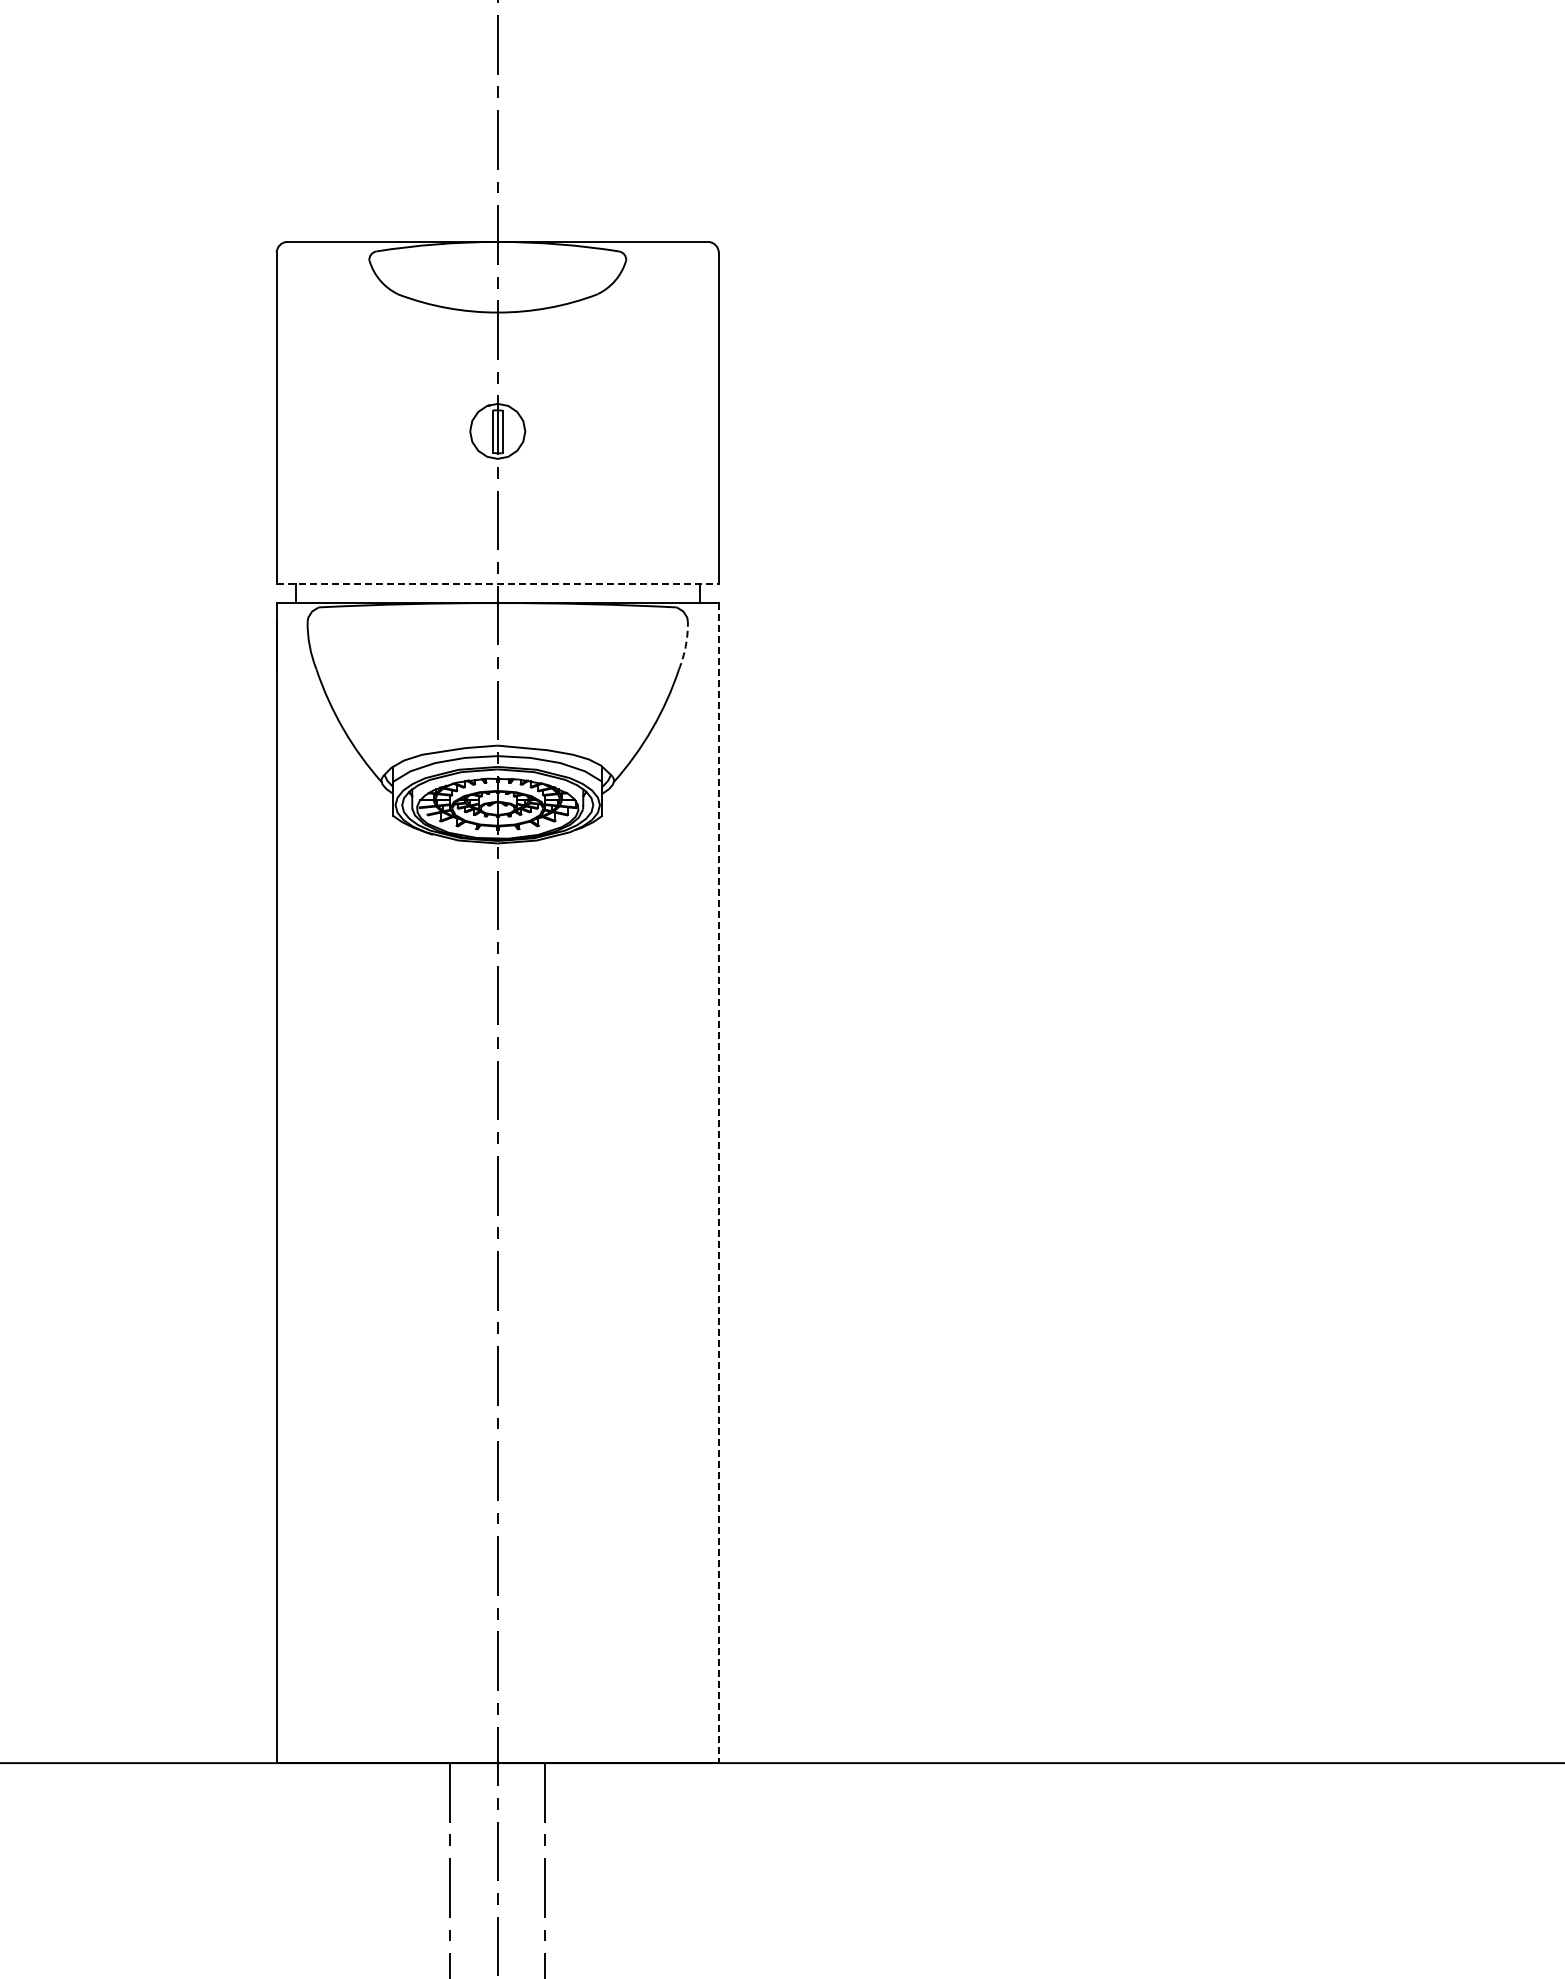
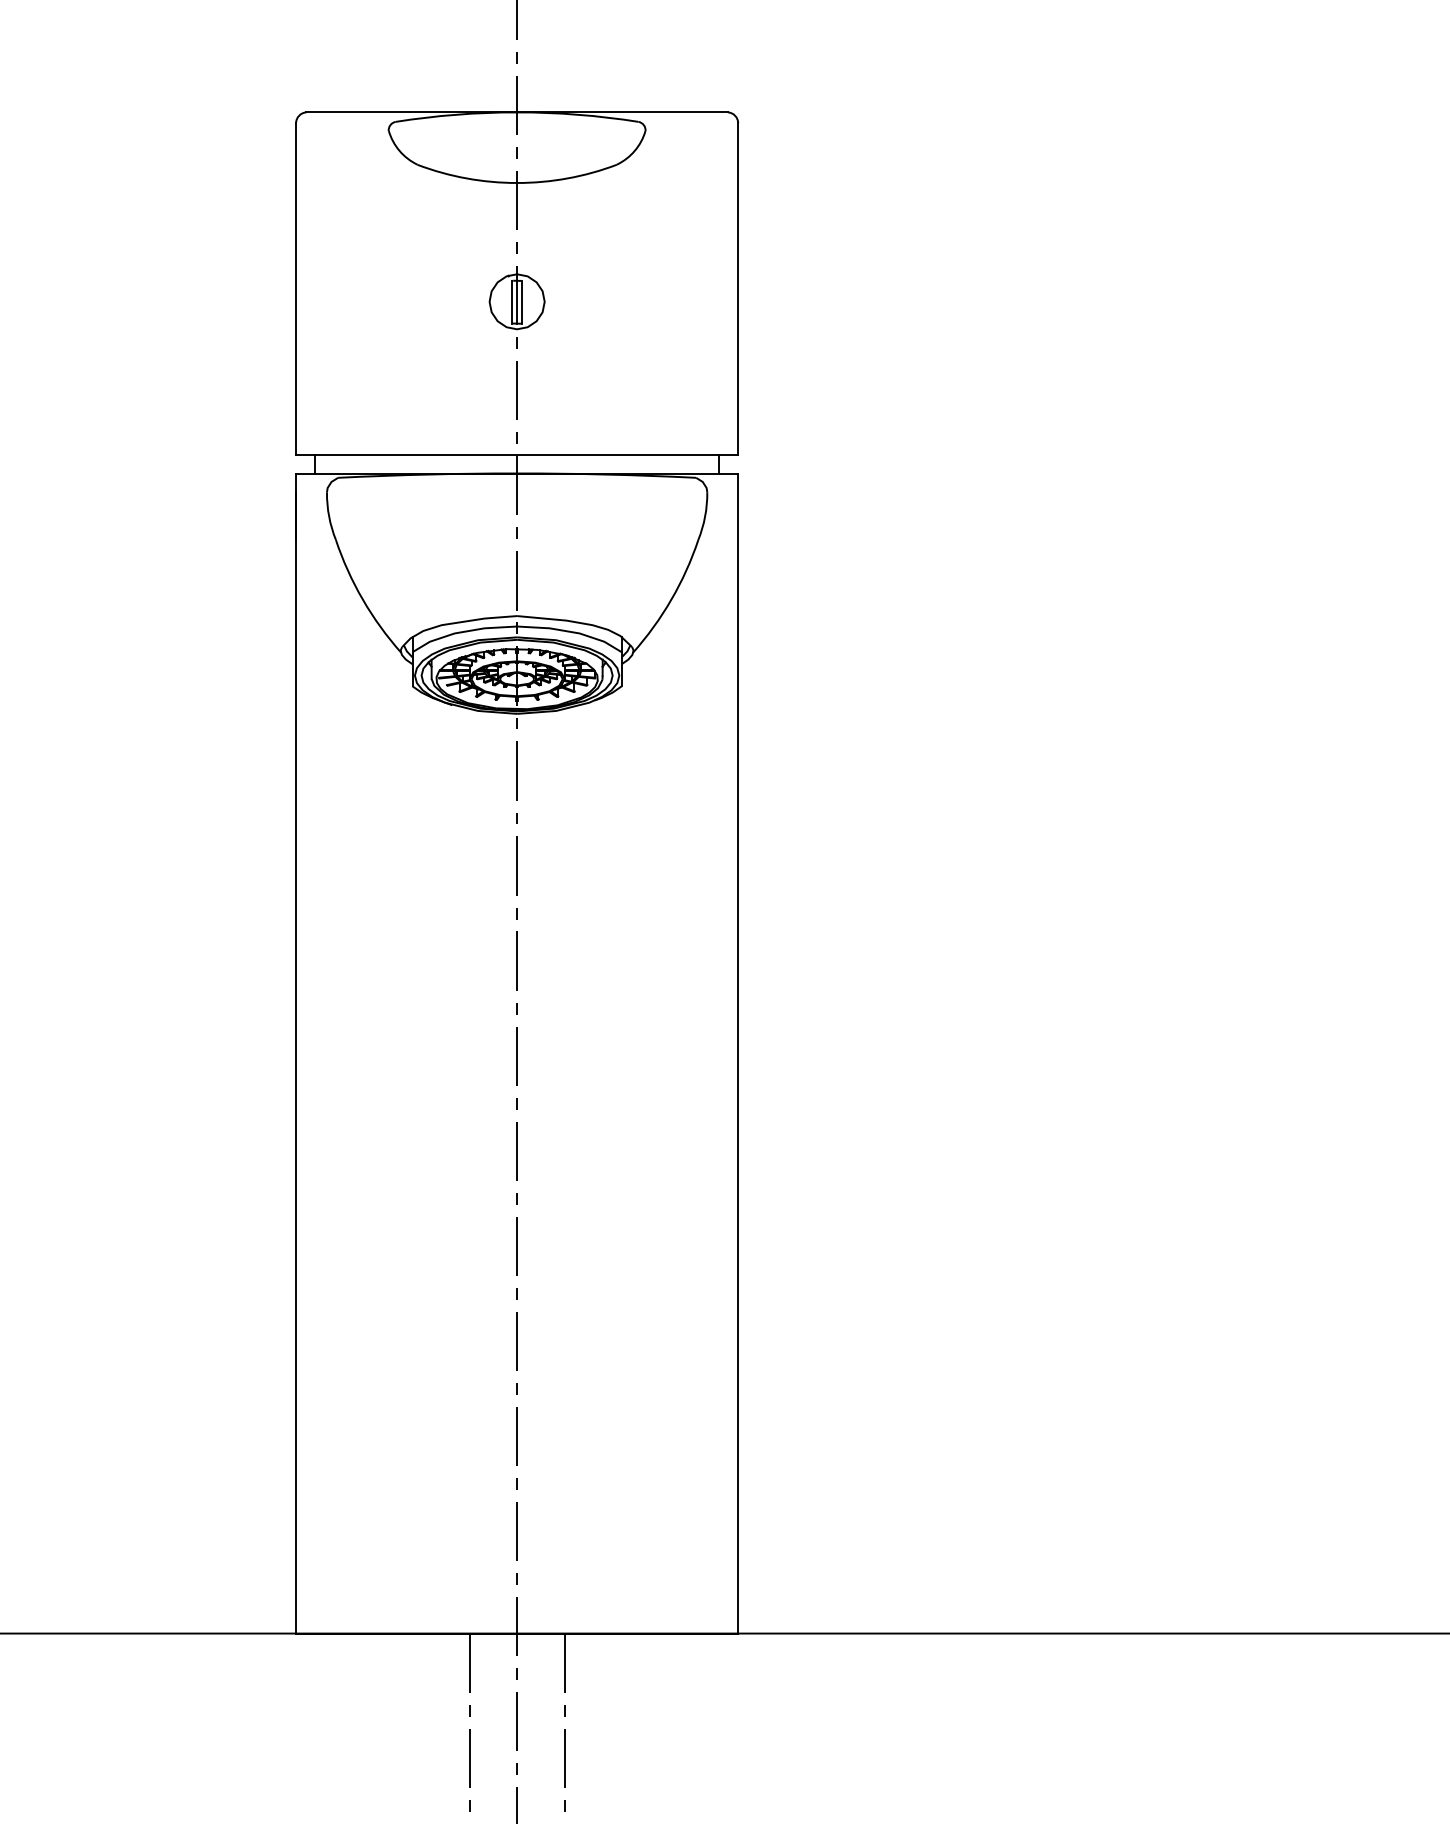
line: (498, 584) -> (517, 454), dashed -> solid
arc: (685, 646) -> (704, 516), dashed -> solid
line: (718, 1183) -> (737, 1053), dashed -> solid

